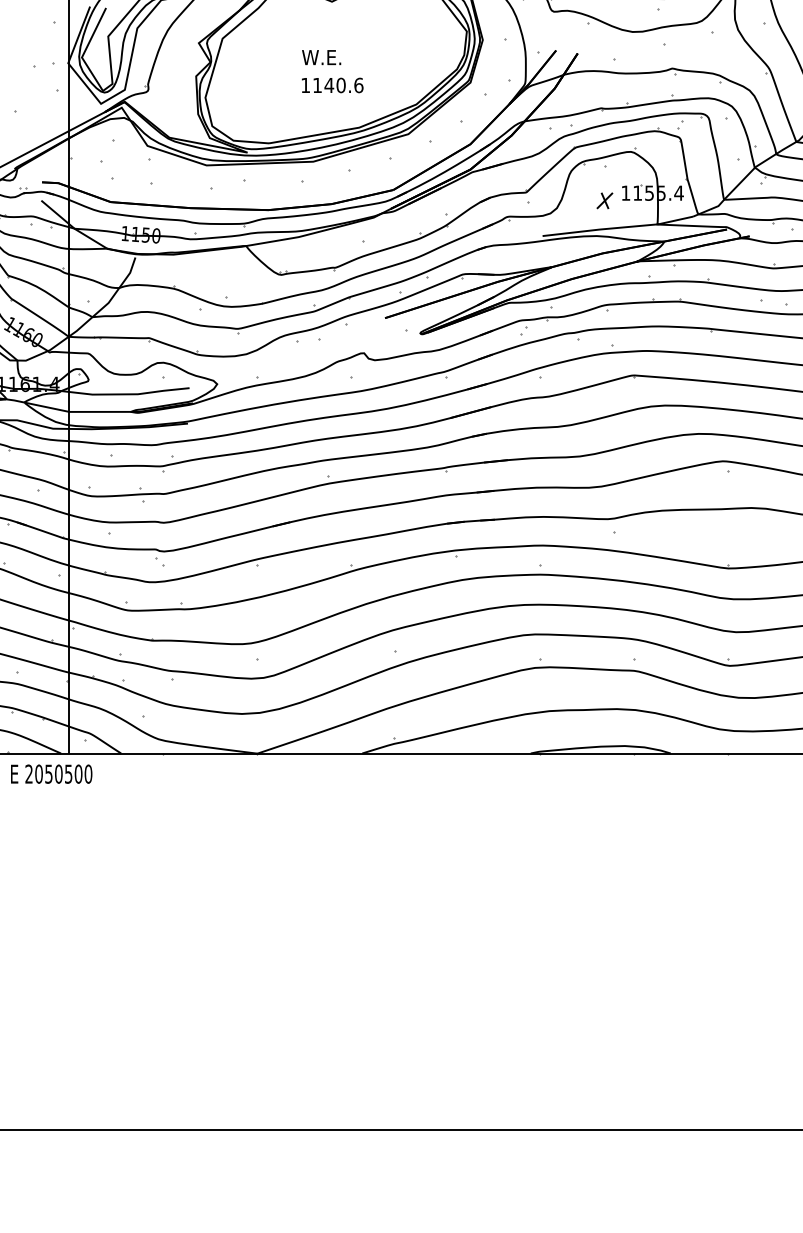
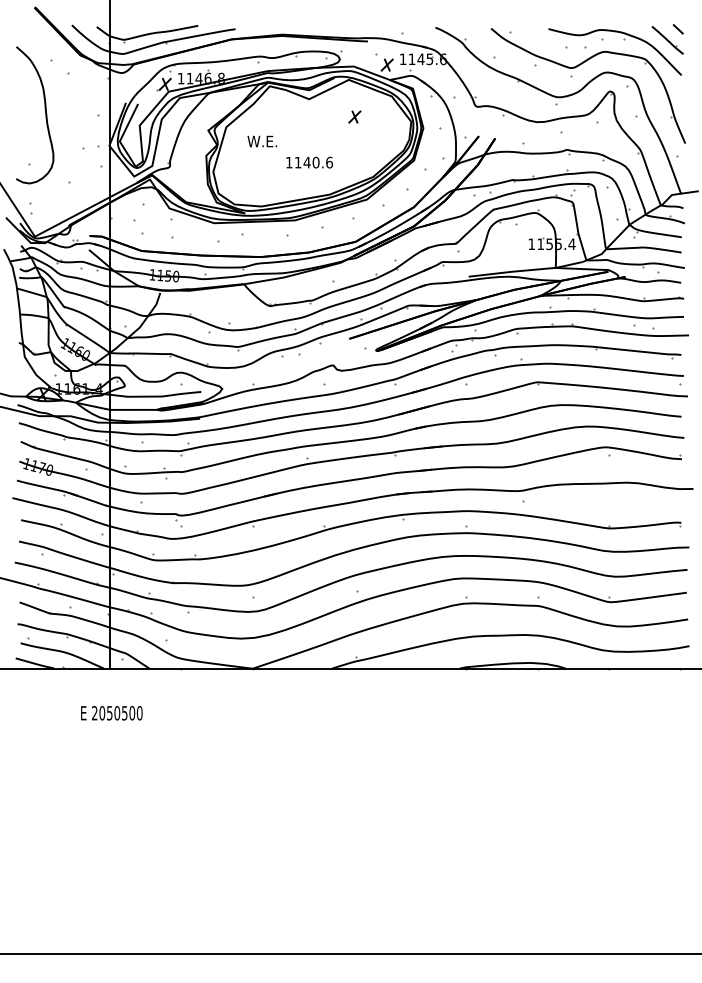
text: (321, 57) -> (262, 141), moved
part: (604, 200) -> (354, 116), moved
text: (51, 774) -> (111, 713), moved

